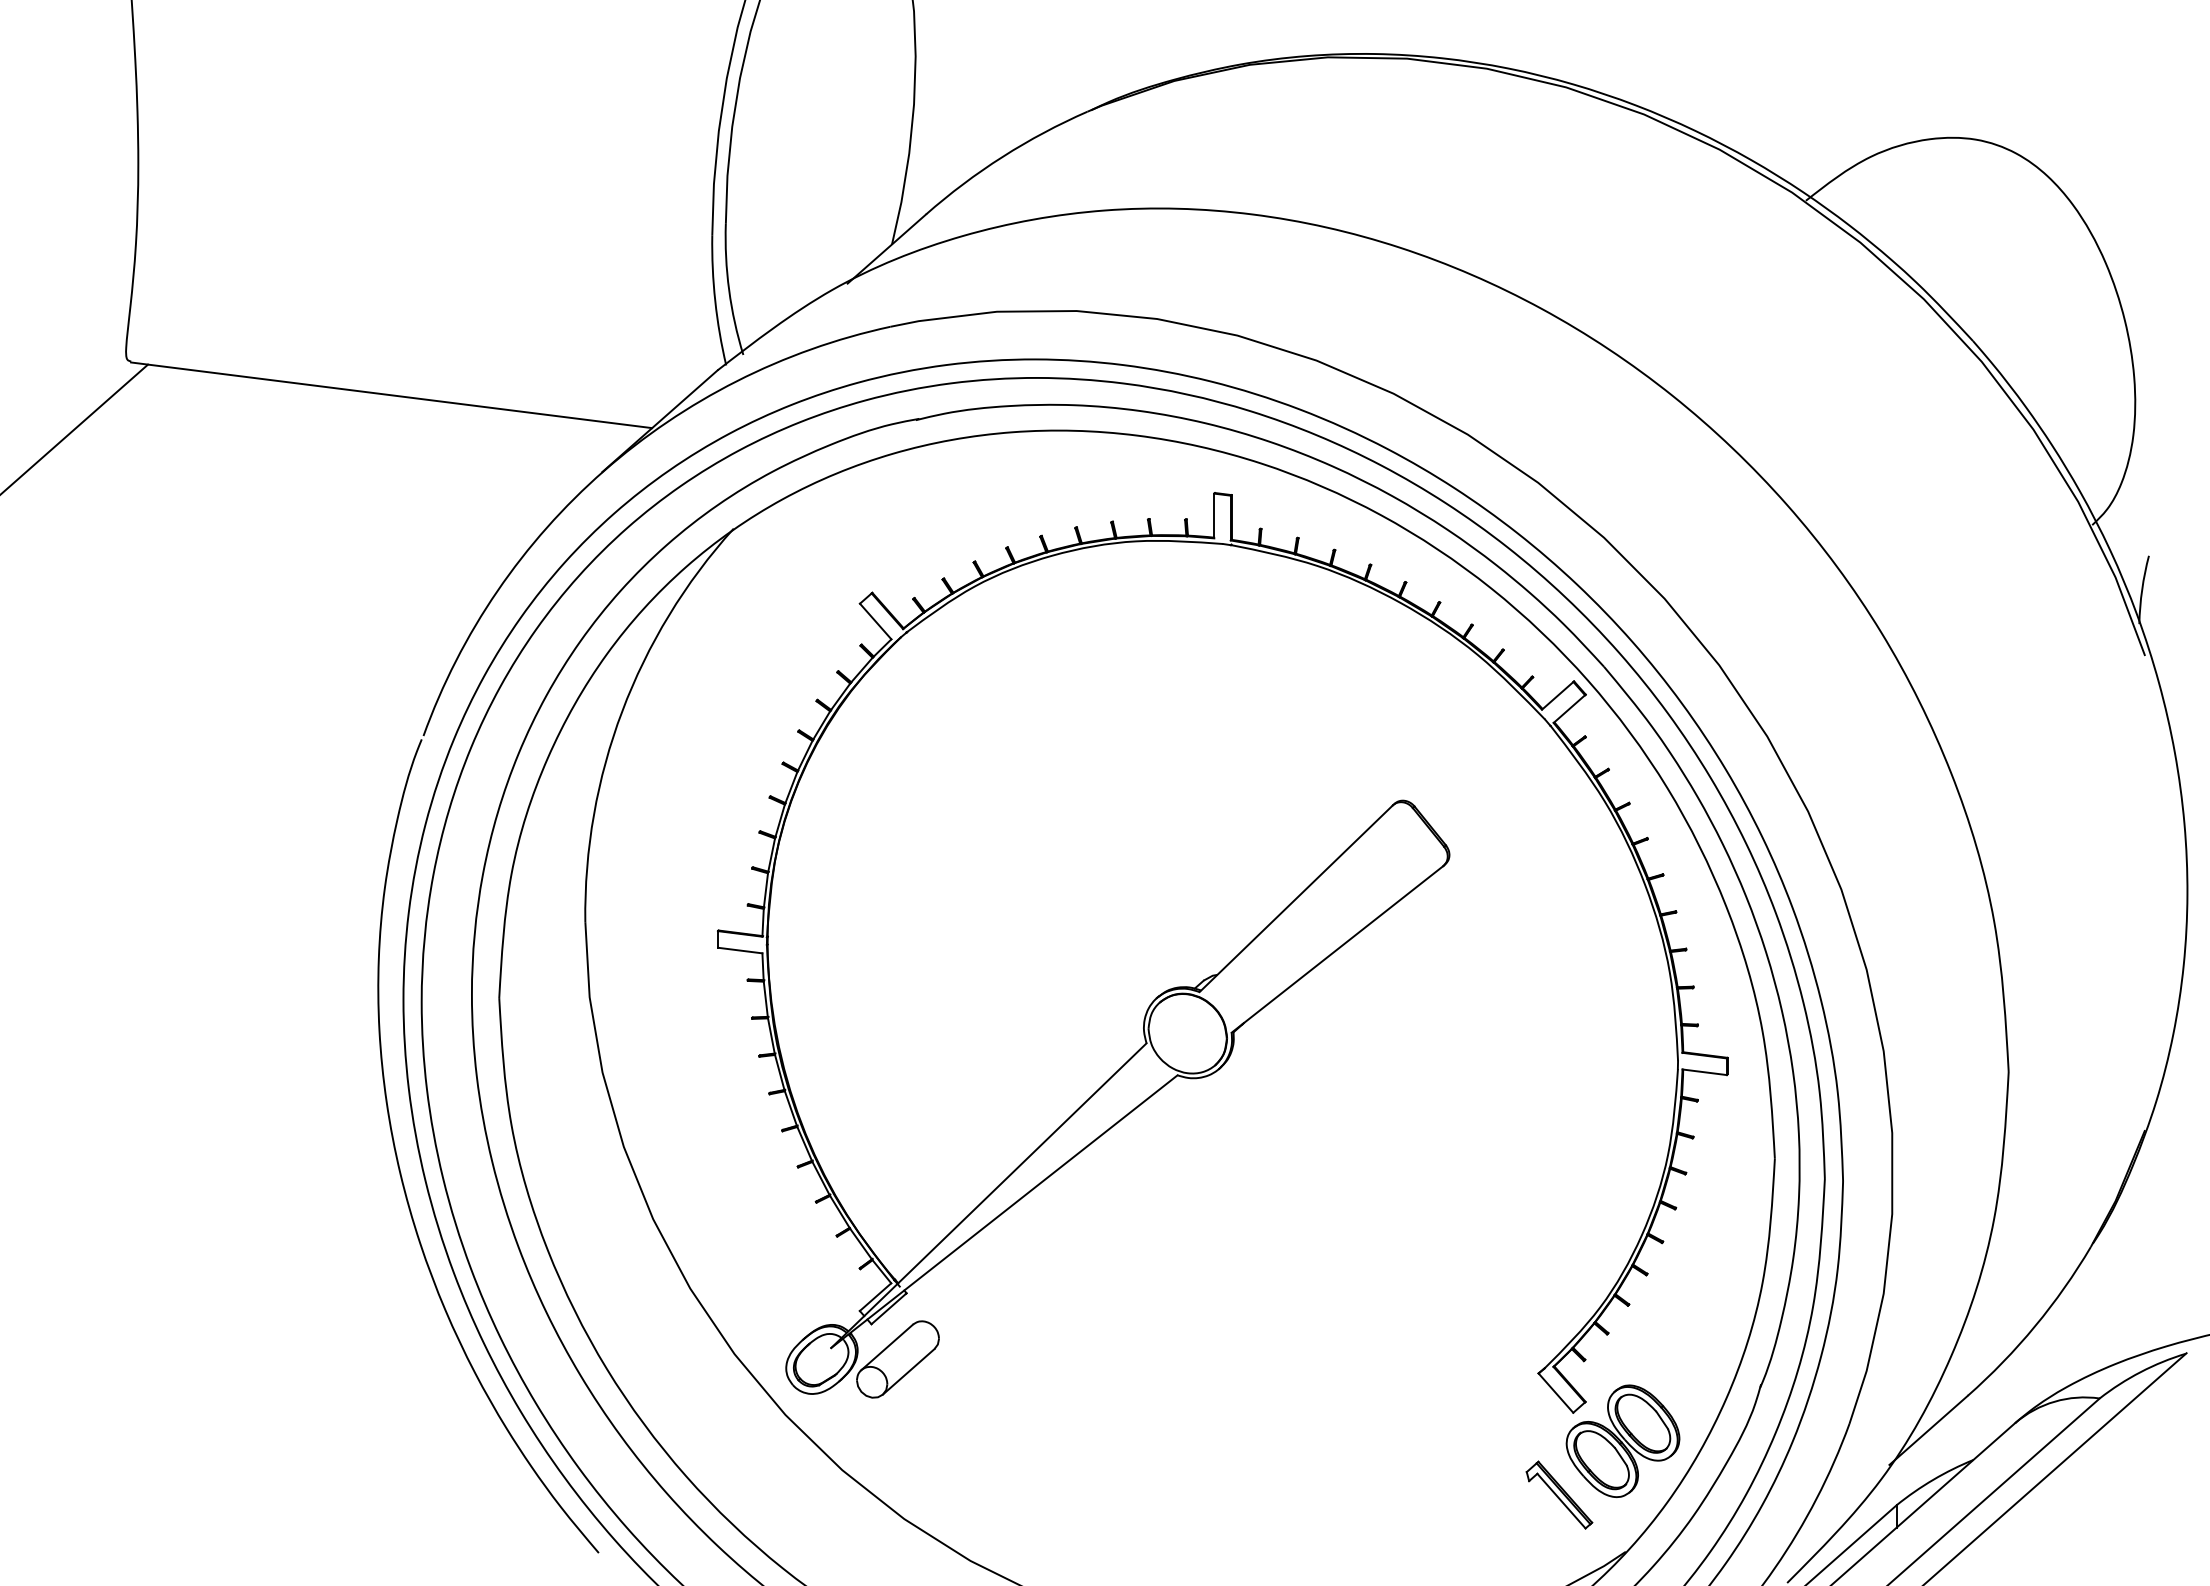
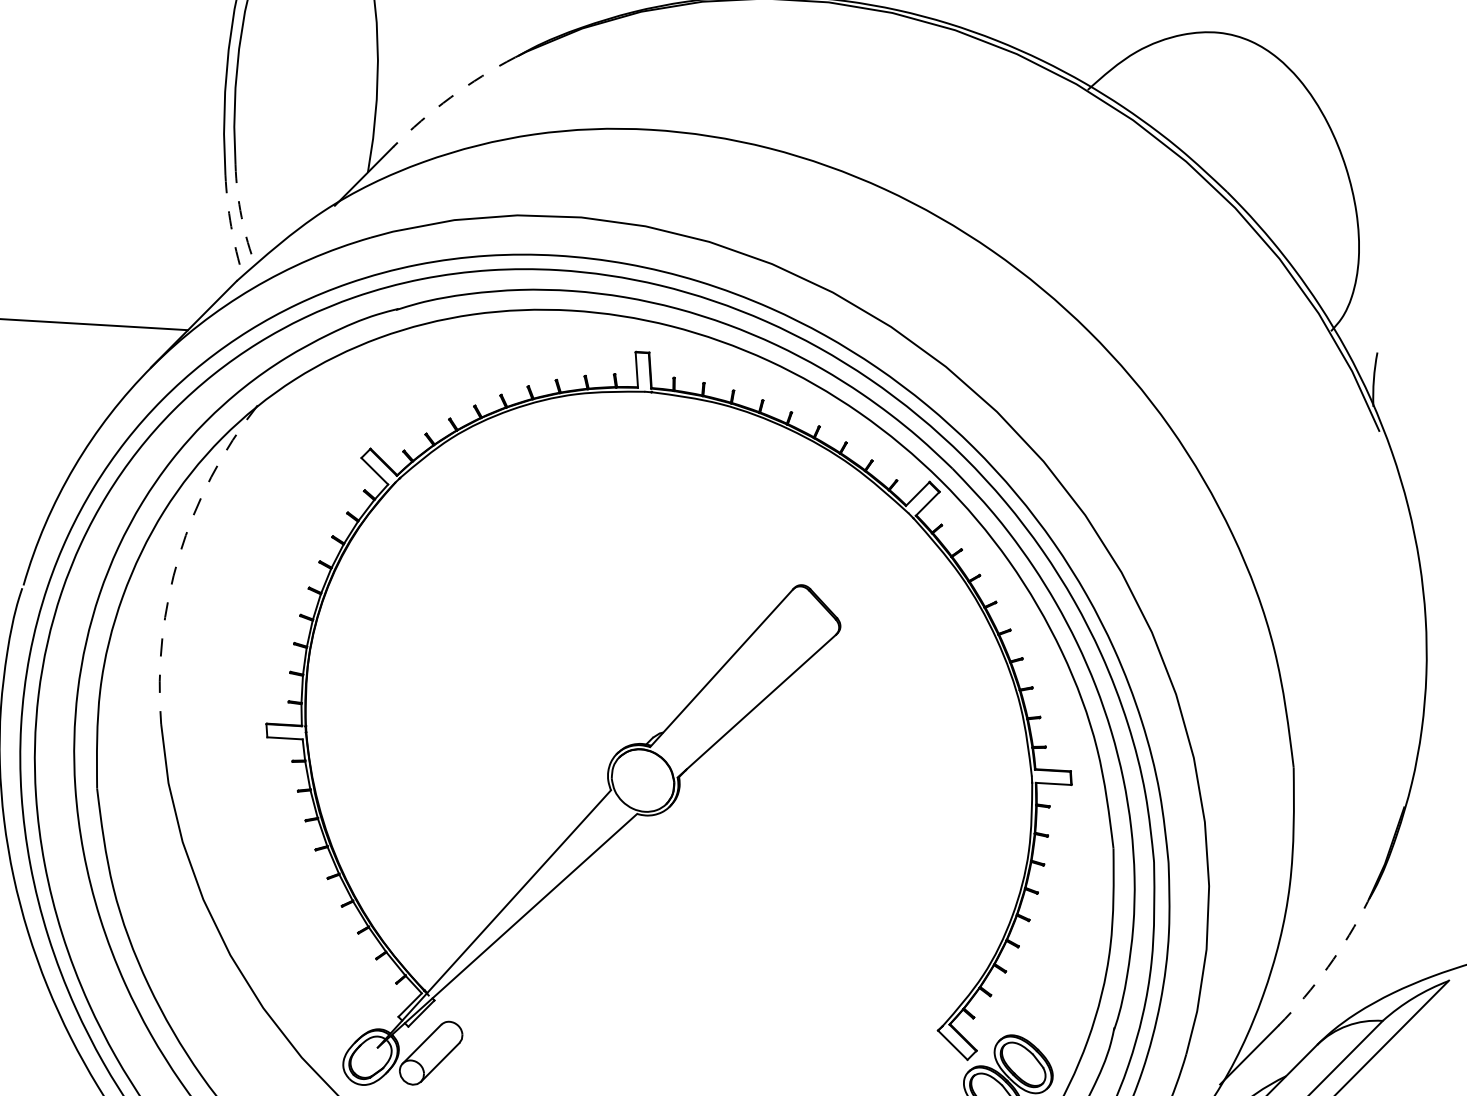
arc: (1002, 156) -> (450, 97), solid -> dashed
arc: (729, 290) -> (241, 217), solid -> dashed
arc: (715, 301) -> (231, 226), solid -> dashed
arc: (622, 711) -> (179, 555), solid -> dashed
arc: (2035, 1326) -> (1328, 967), solid -> dashed

